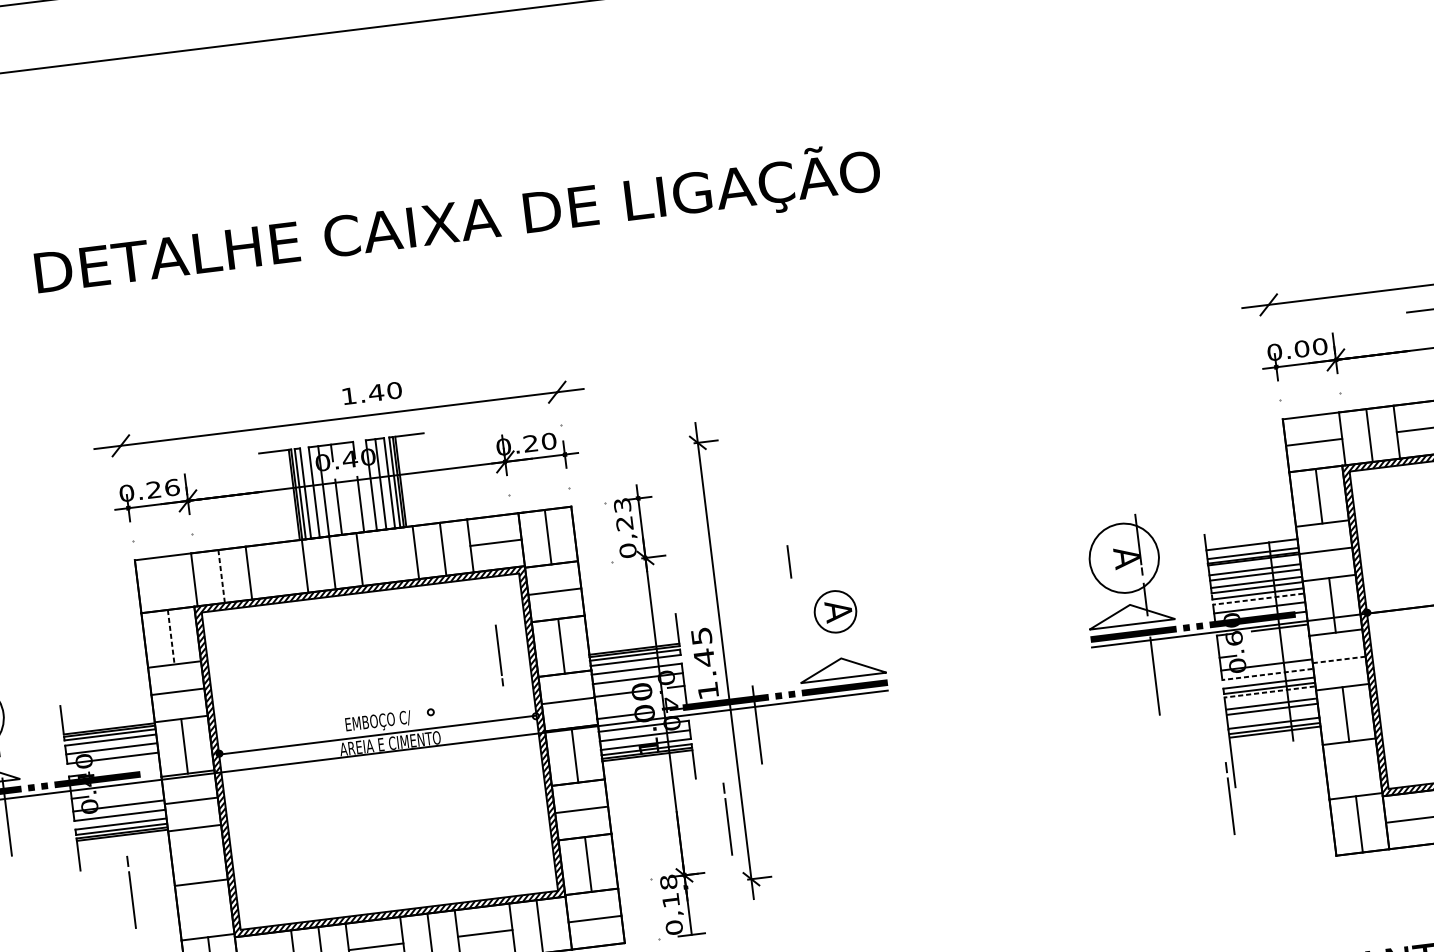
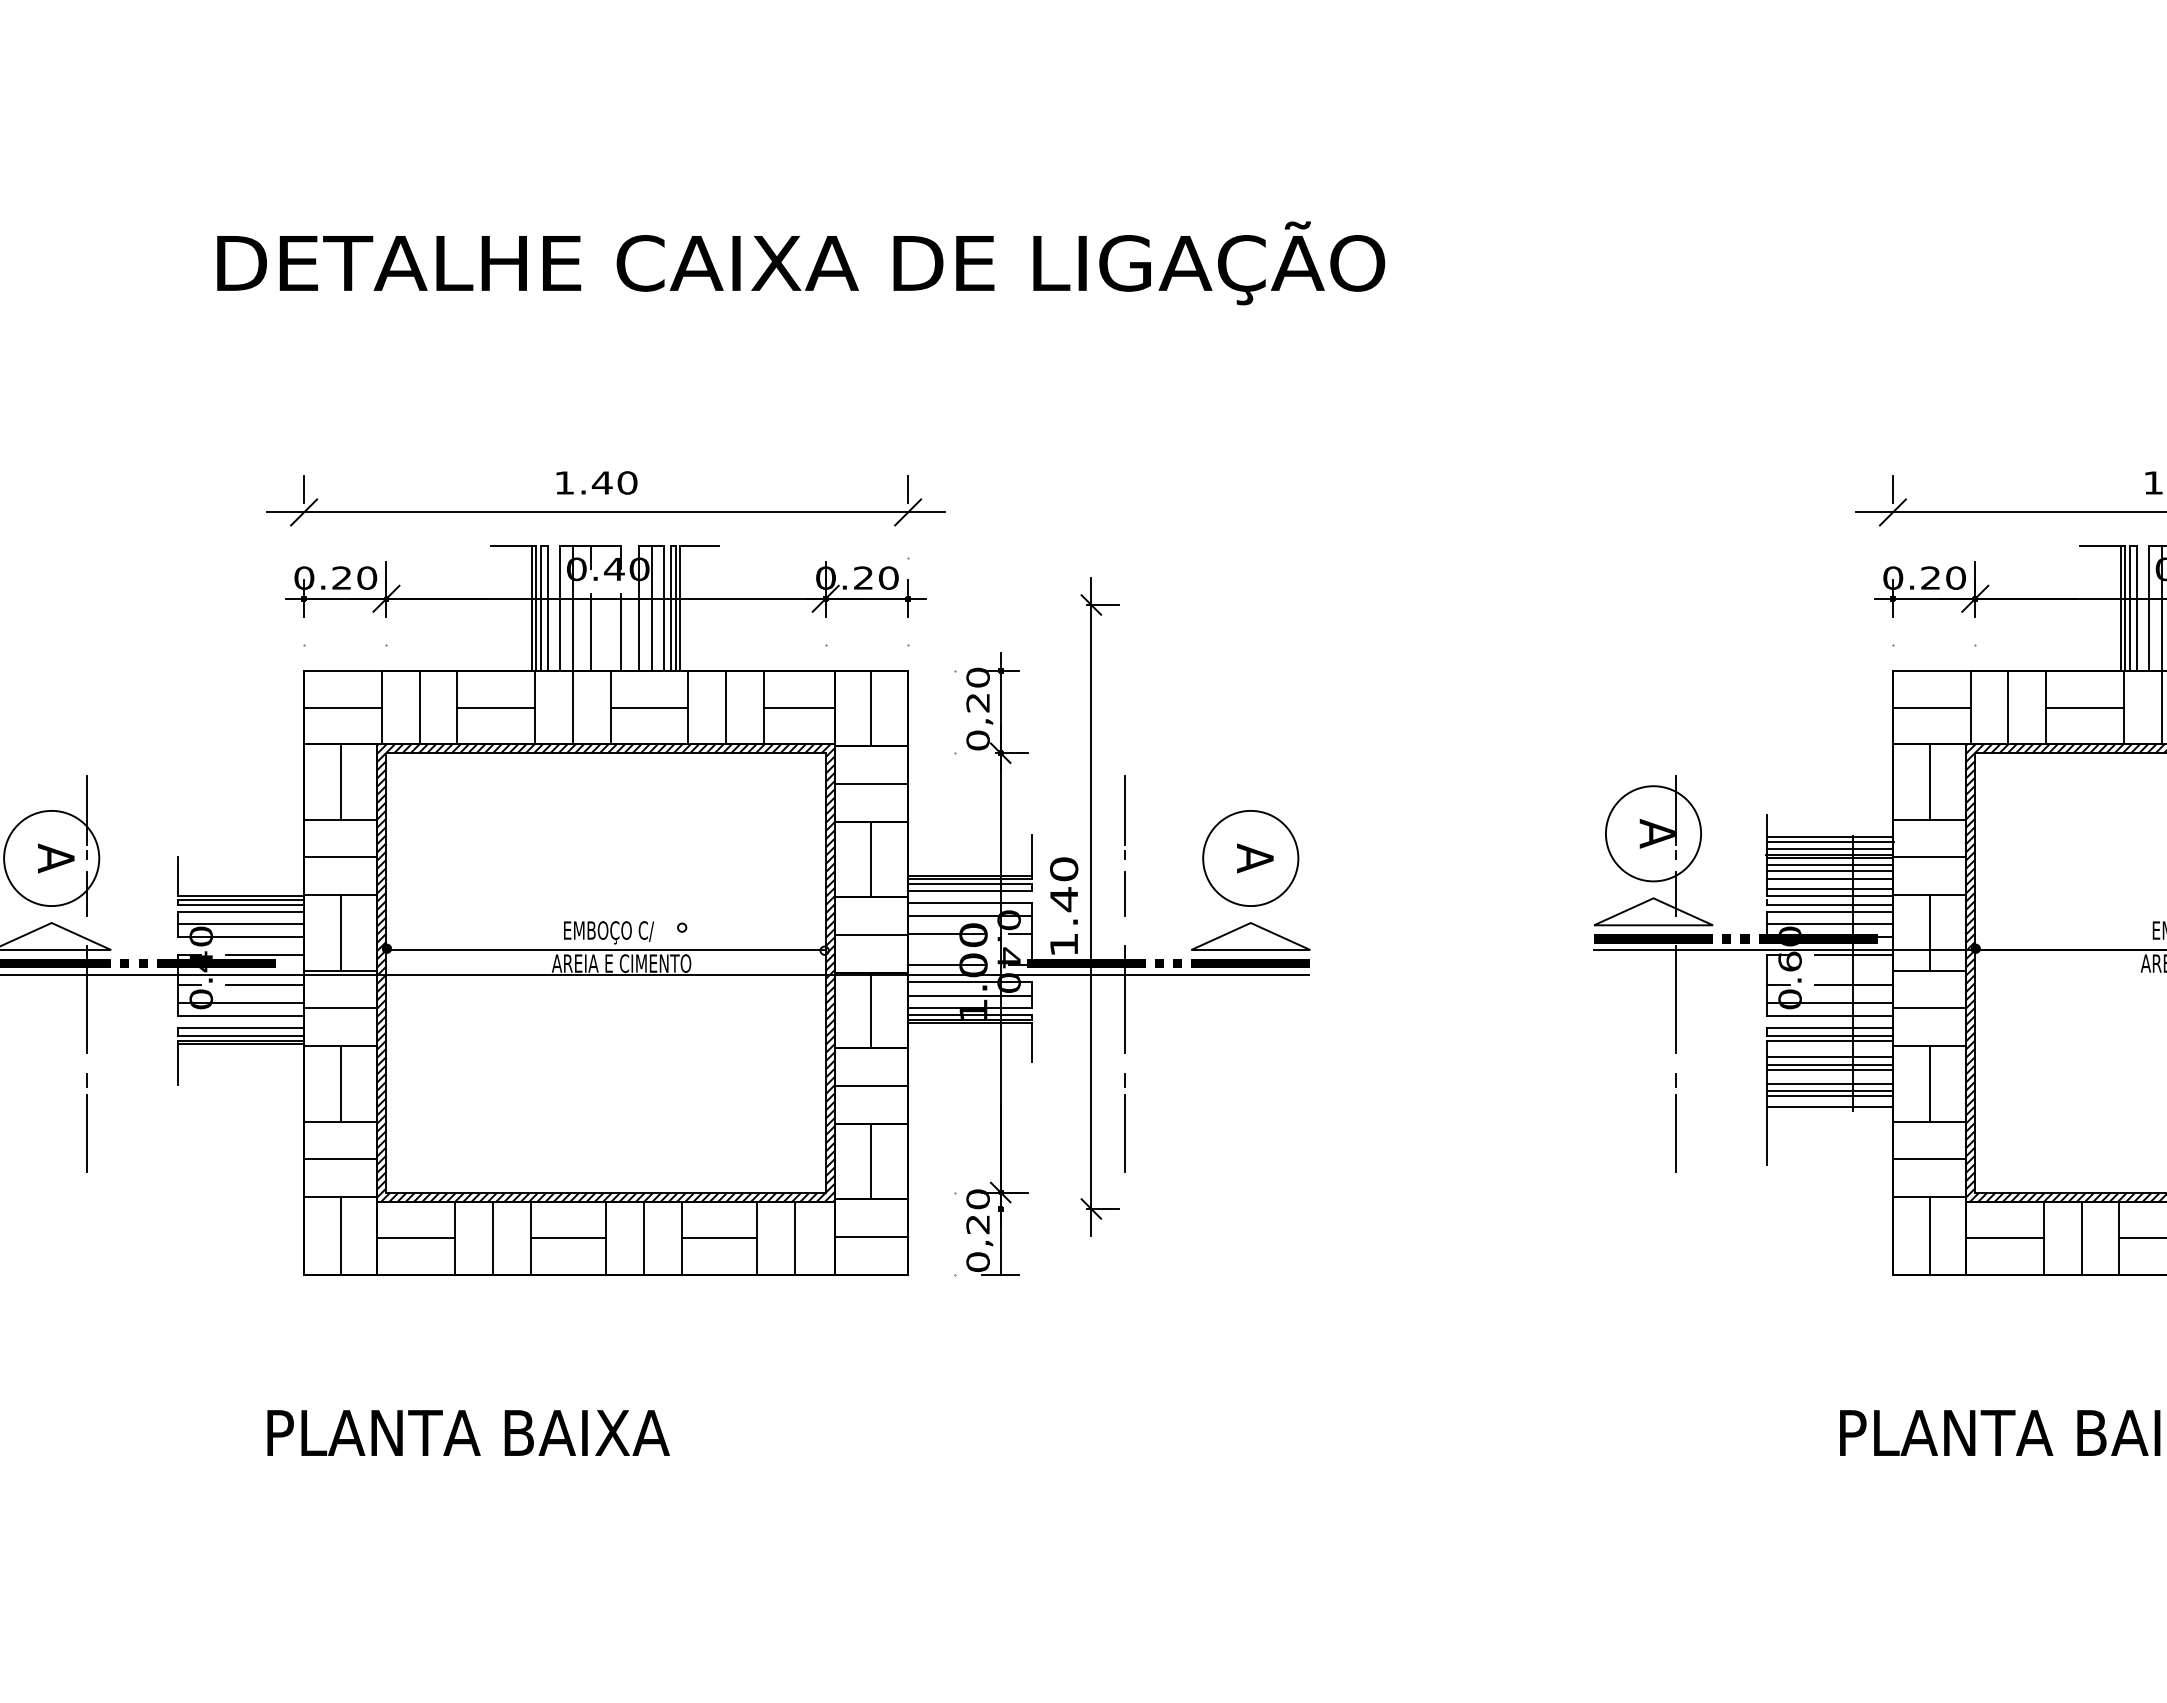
line: (1266, 288) -> (1892, 489), added
text: (1301, 348) -> (1930, 577), 0.00 -> 0.20
line: (555, 375) -> (908, 489), added
text: (372, 393) -> (596, 482), moved
line: (119, 429) -> (304, 489), added
text: (172, 487) -> (367, 577), 0.26 -> 0.20
text: (622, 505) -> (977, 677), 0,23 -> 0,20
line: (1253, 548) -> (1831, 842), added
line: (387, 556) -> (649, 707), added
line: (788, 561) -> (1124, 893), moved
line: (1253, 564) -> (1828, 864), added
line: (277, 569) -> (496, 707), added
line: (221, 576) -> (419, 707), dashed -> solid
line: (165, 583) -> (342, 707), added
line: (1257, 599) -> (1828, 912), dashed -> solid
circle: (835, 611) -> (1250, 858), size x1.67
line: (171, 636) -> (340, 781), dashed -> solid
text: (701, 636) -> (1064, 869), 1.45 -> 1.40
line: (1282, 650) -> (1853, 985), added
line: (498, 655) -> (1124, 817), moved
line: (1339, 660) -> (1929, 1008), dashed -> solid
line: (1266, 674) -> (1828, 1016), dashed -> solid
line: (1269, 692) -> (1828, 1040), dashed -> solid
line: (1273, 712) -> (1830, 1069), added
line: (1275, 740) -> (1829, 1107), added
line: (131, 768) -> (264, 954), added
line: (1352, 769) -> (1929, 1159), added
line: (134, 791) -> (264, 985), added
line: (1230, 798) -> (1675, 1122), moved
line: (727, 818) -> (1124, 1122), moved
line: (197, 855) -> (340, 1083), added
line: (131, 891) -> (86, 1122), moved
text: (669, 891) -> (977, 1211), 0,18 -> 0,20
line: (204, 910) -> (340, 1159), added

